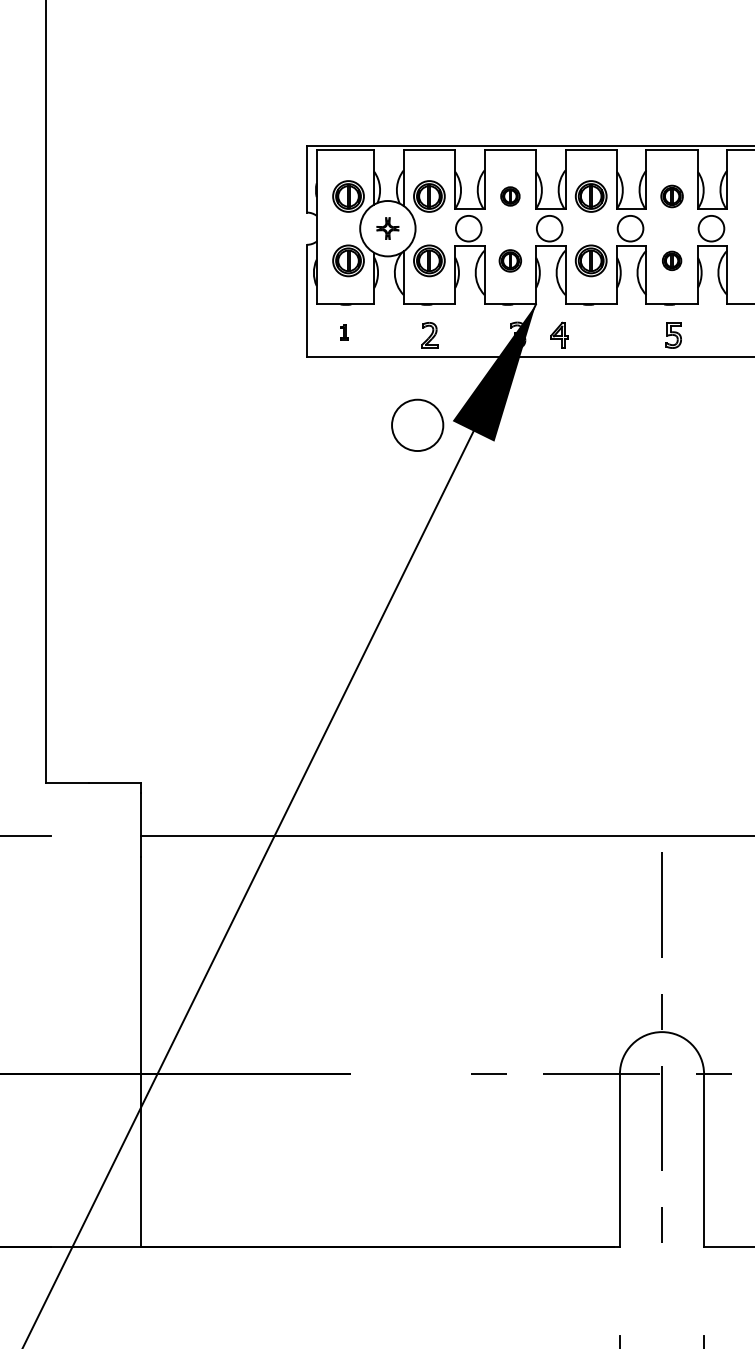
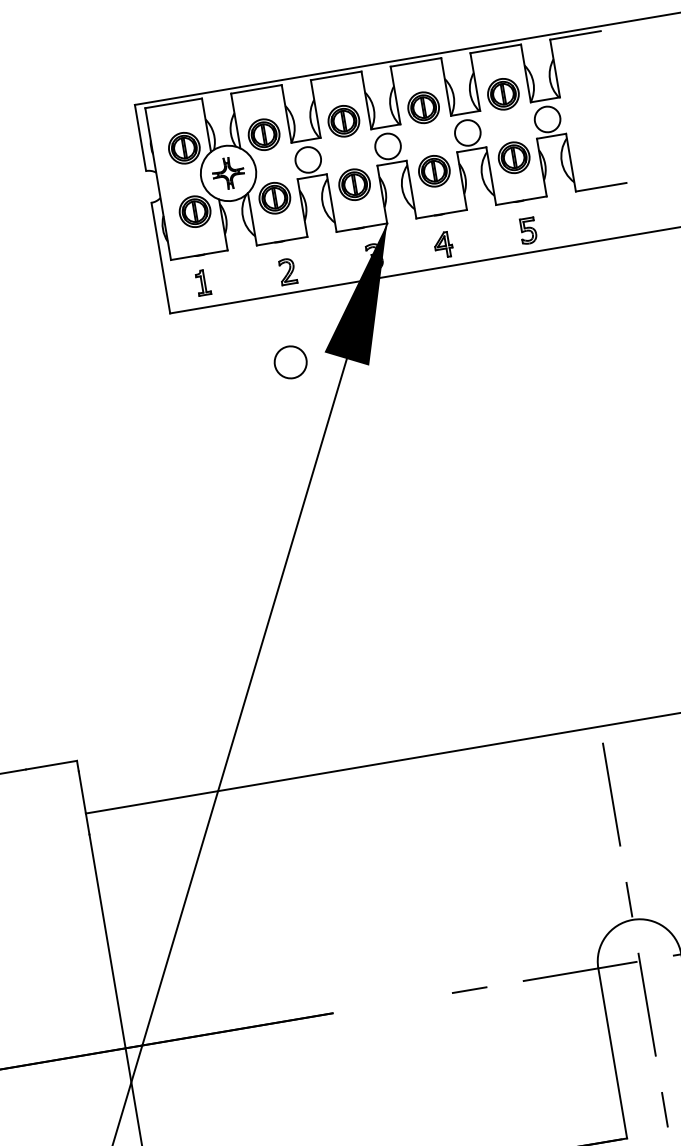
part: (510, 196) -> (344, 121), size x1.67
part: (671, 196) -> (502, 94), size x1.43
part: (387, 228) -> (228, 173), size x1.43
part: (510, 260) -> (354, 184), size x1.43
part: (671, 260) -> (513, 157), size x1.67
part: (344, 332) -> (203, 283), size x1.67
part: (559, 334) -> (443, 244), moved
circle: (417, 425) -> (290, 362), size x0.62

